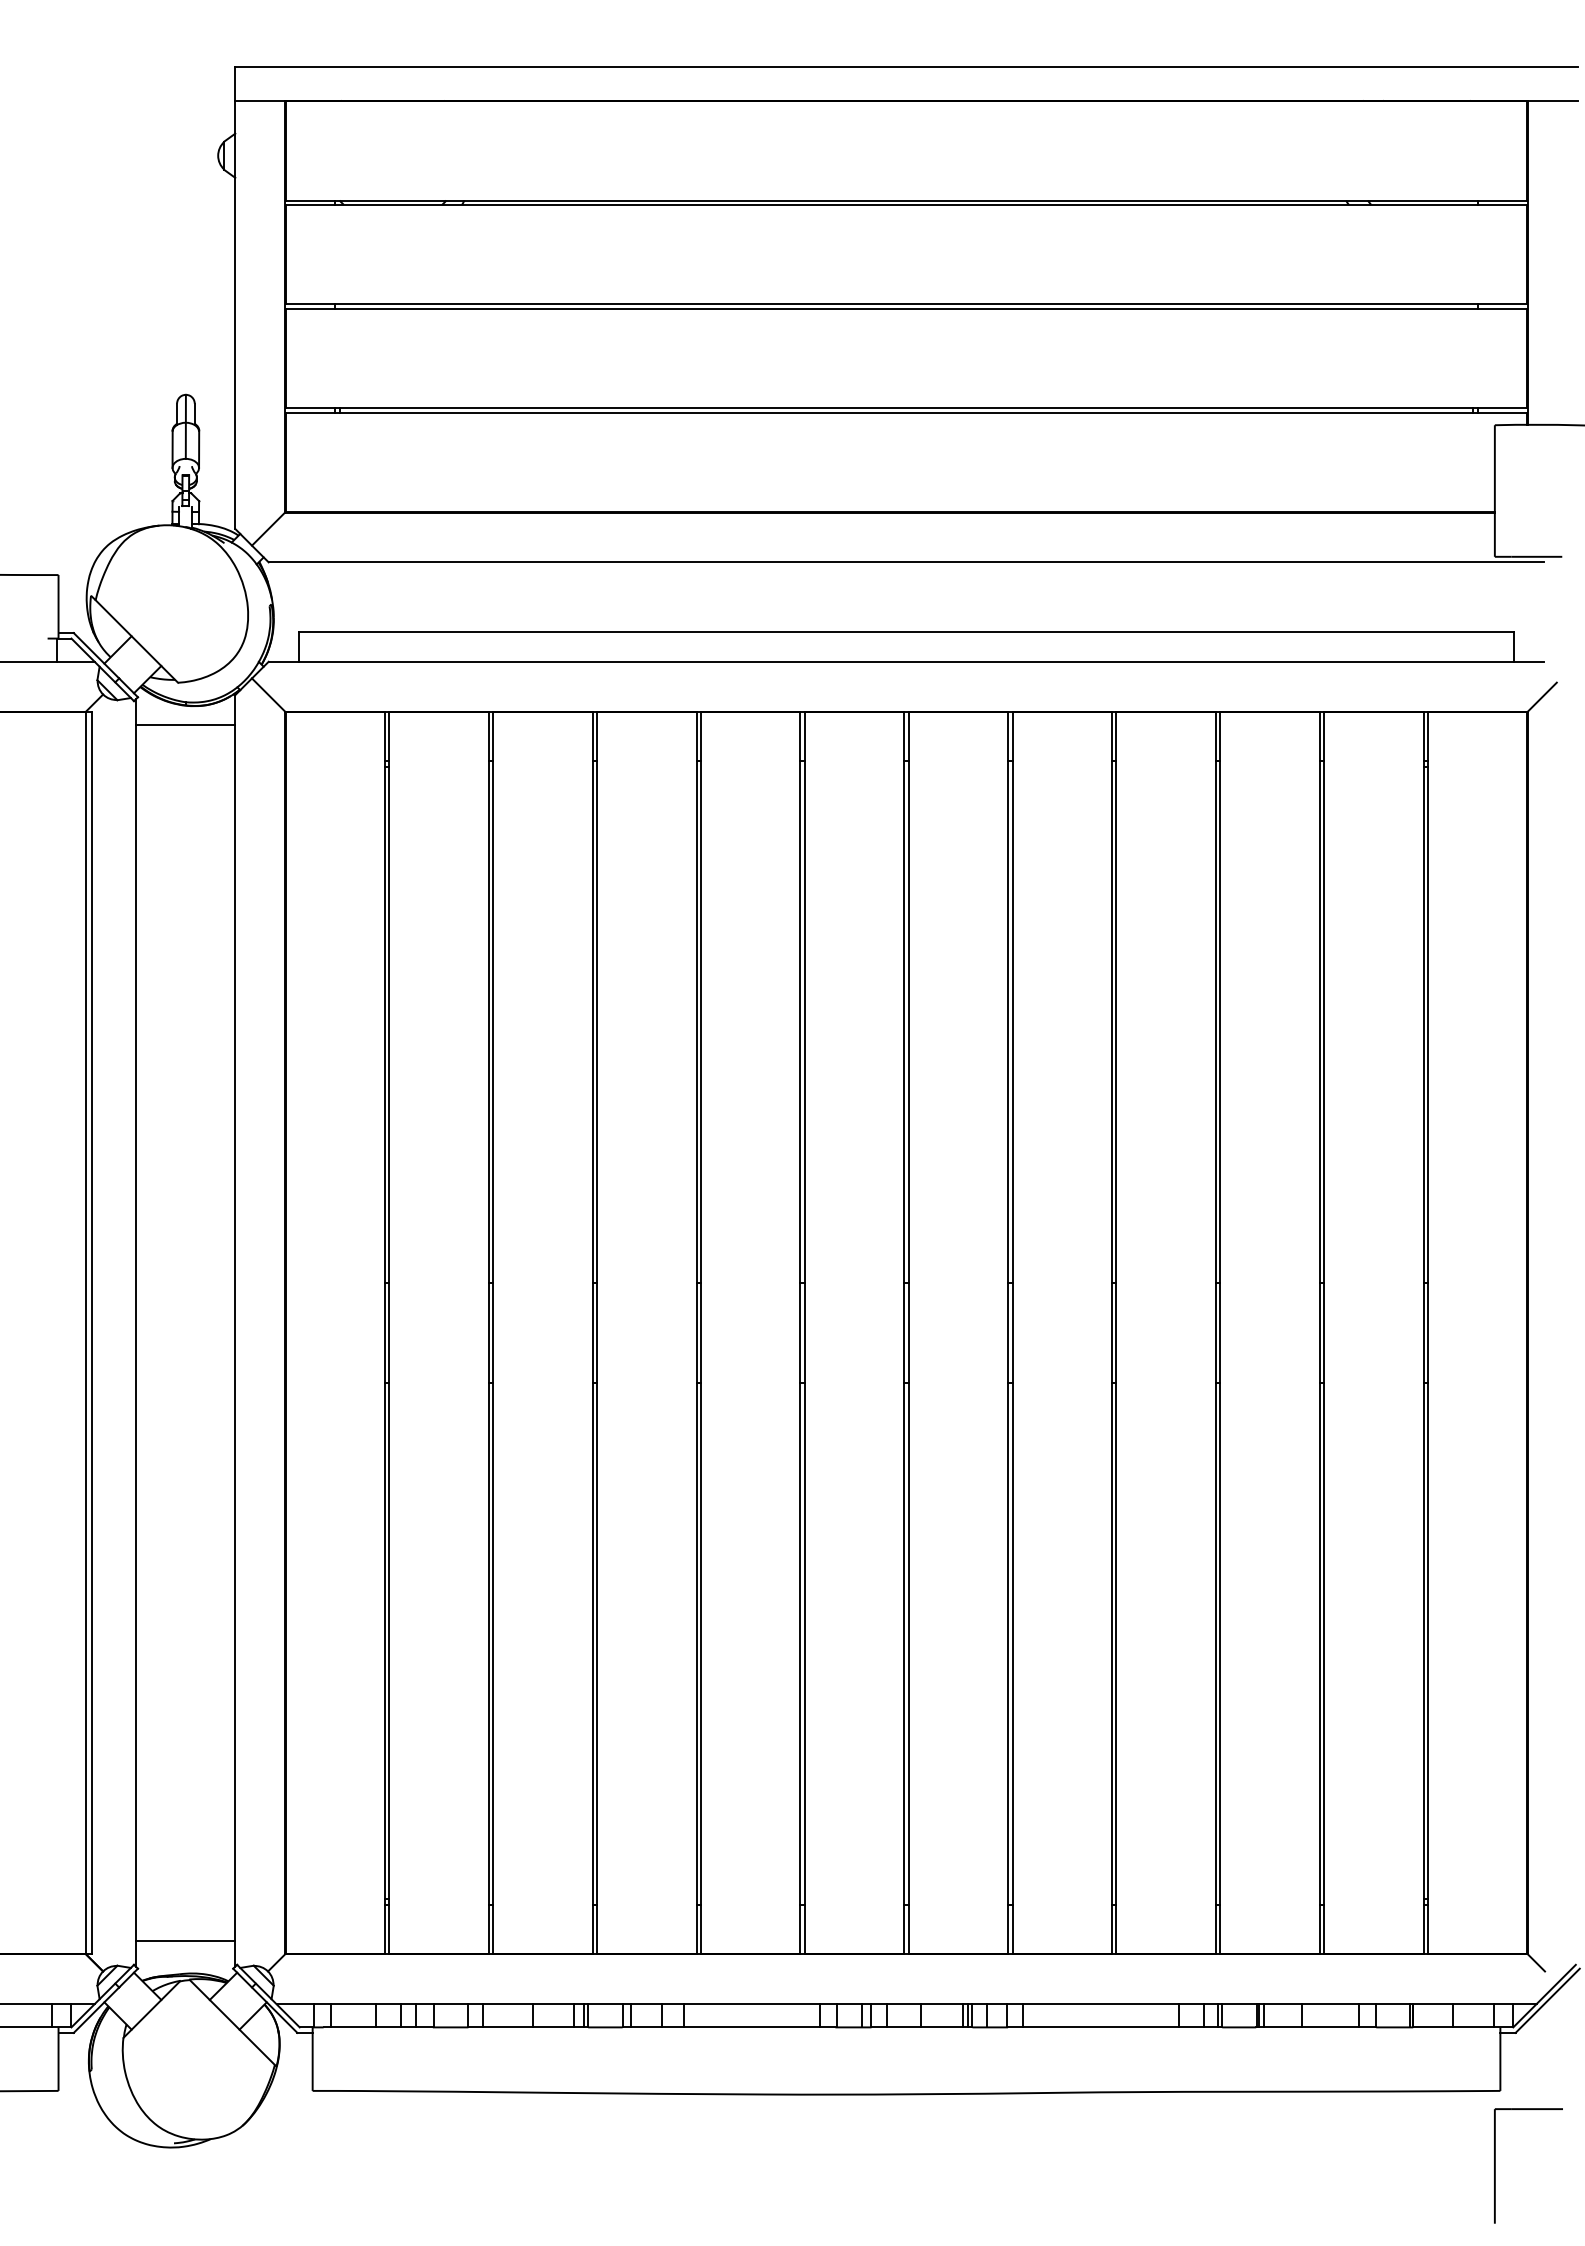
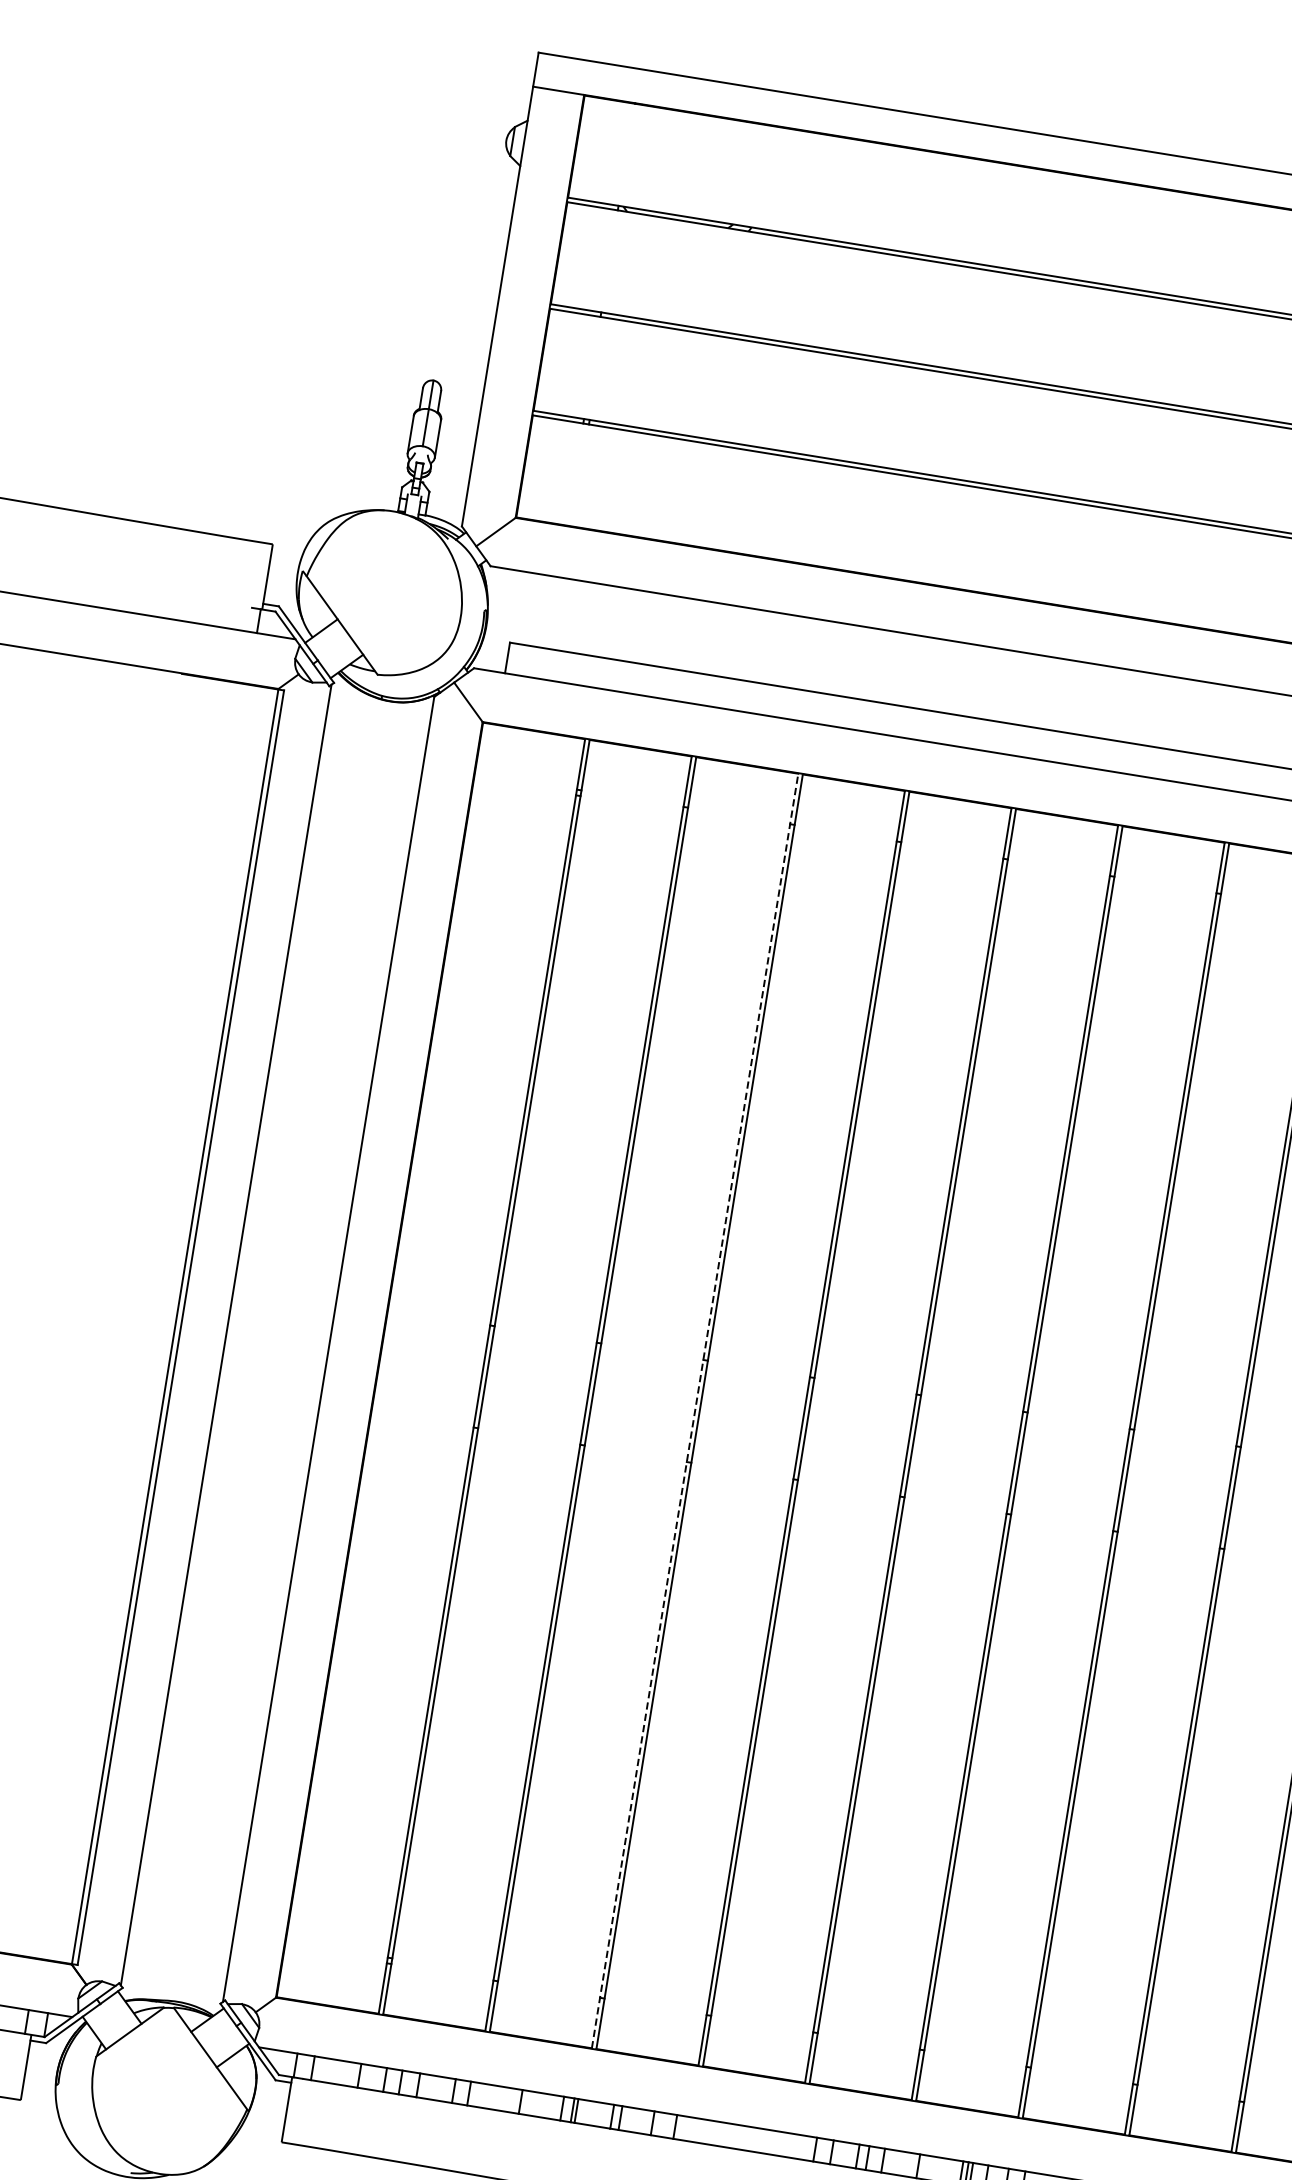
line: (185, 725) -> (378, 719), removed
line: (592, 1332) -> (694, 1410), solid -> dashed
line: (185, 1940) -> (176, 1966), removed

